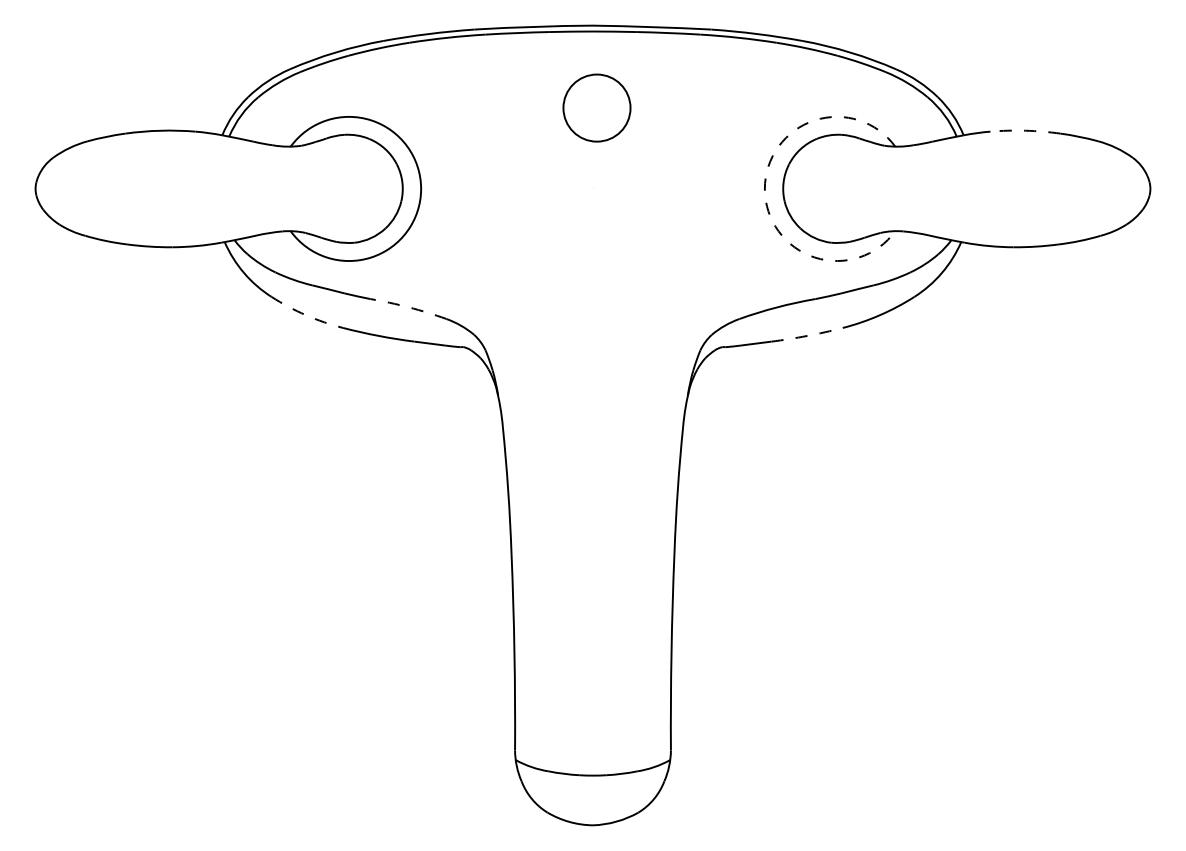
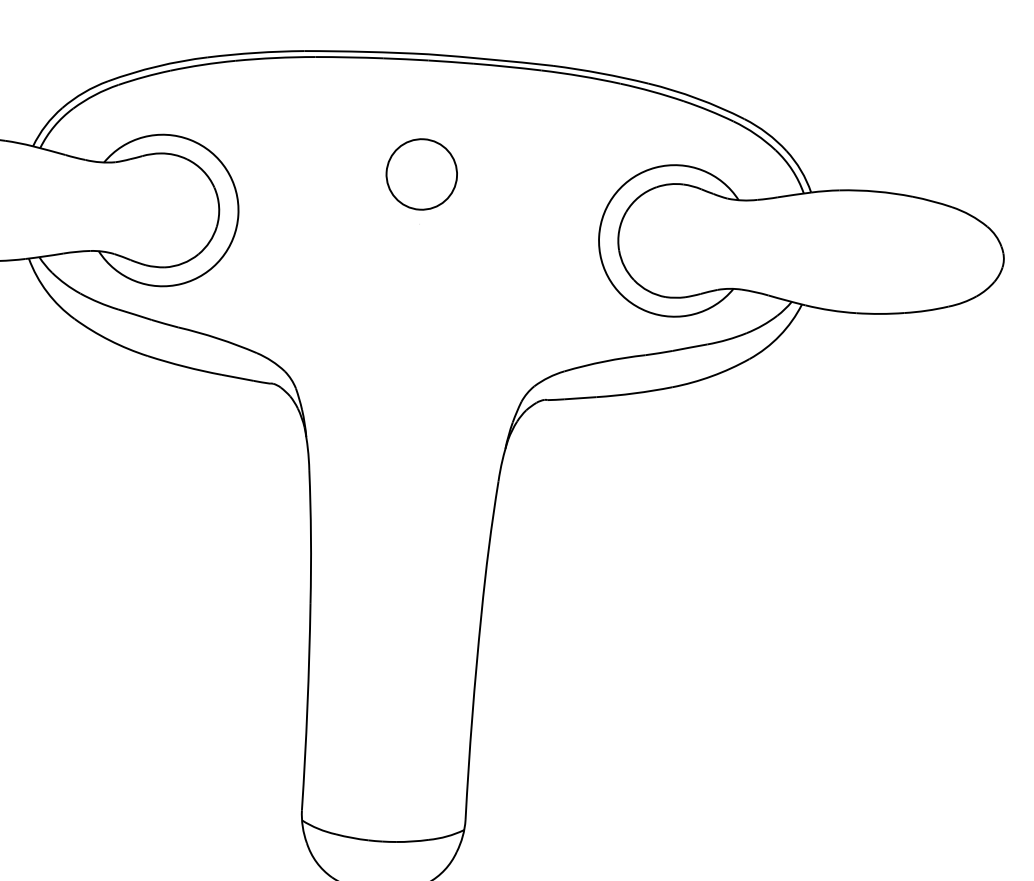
circle: (596, 107) -> (421, 173), moved
arc: (1025, 130) -> (876, 191), dashed -> solid
arc: (764, 189) -> (598, 237), dashed -> solid
arc: (408, 307) -> (217, 338), dashed -> solid
arc: (306, 315) -> (110, 340), dashed -> solid
arc: (807, 335) -> (634, 392), dashed -> solid

